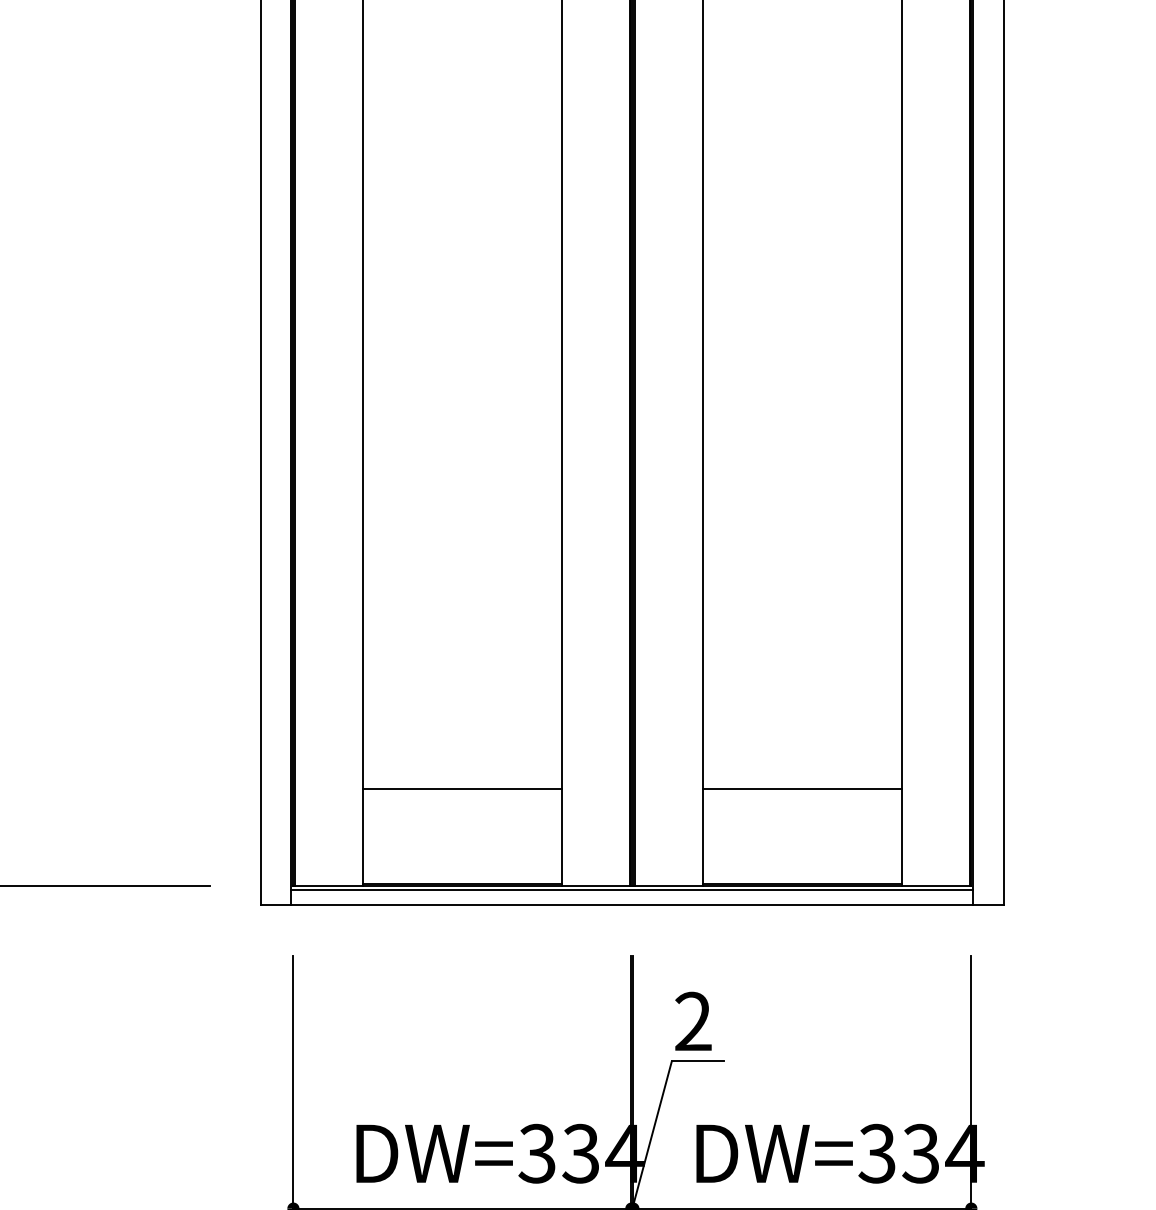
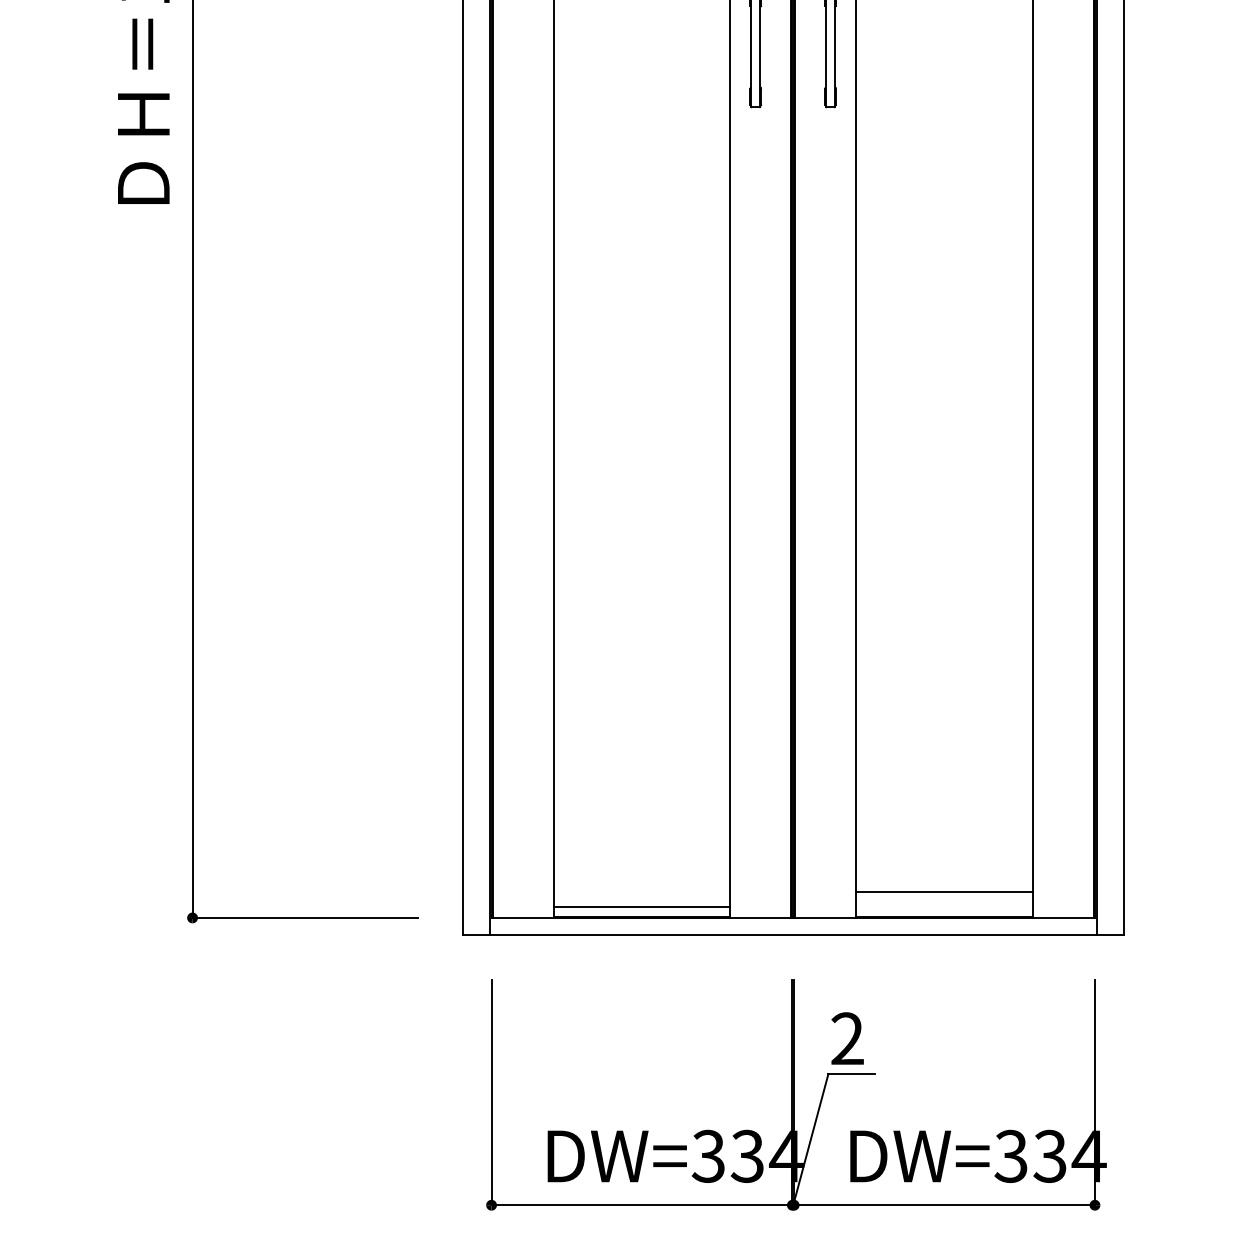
line: (461, 788) -> (641, 907), moved
line: (802, 788) -> (944, 892), moved
line: (631, 889) -> (792, 921), removed

